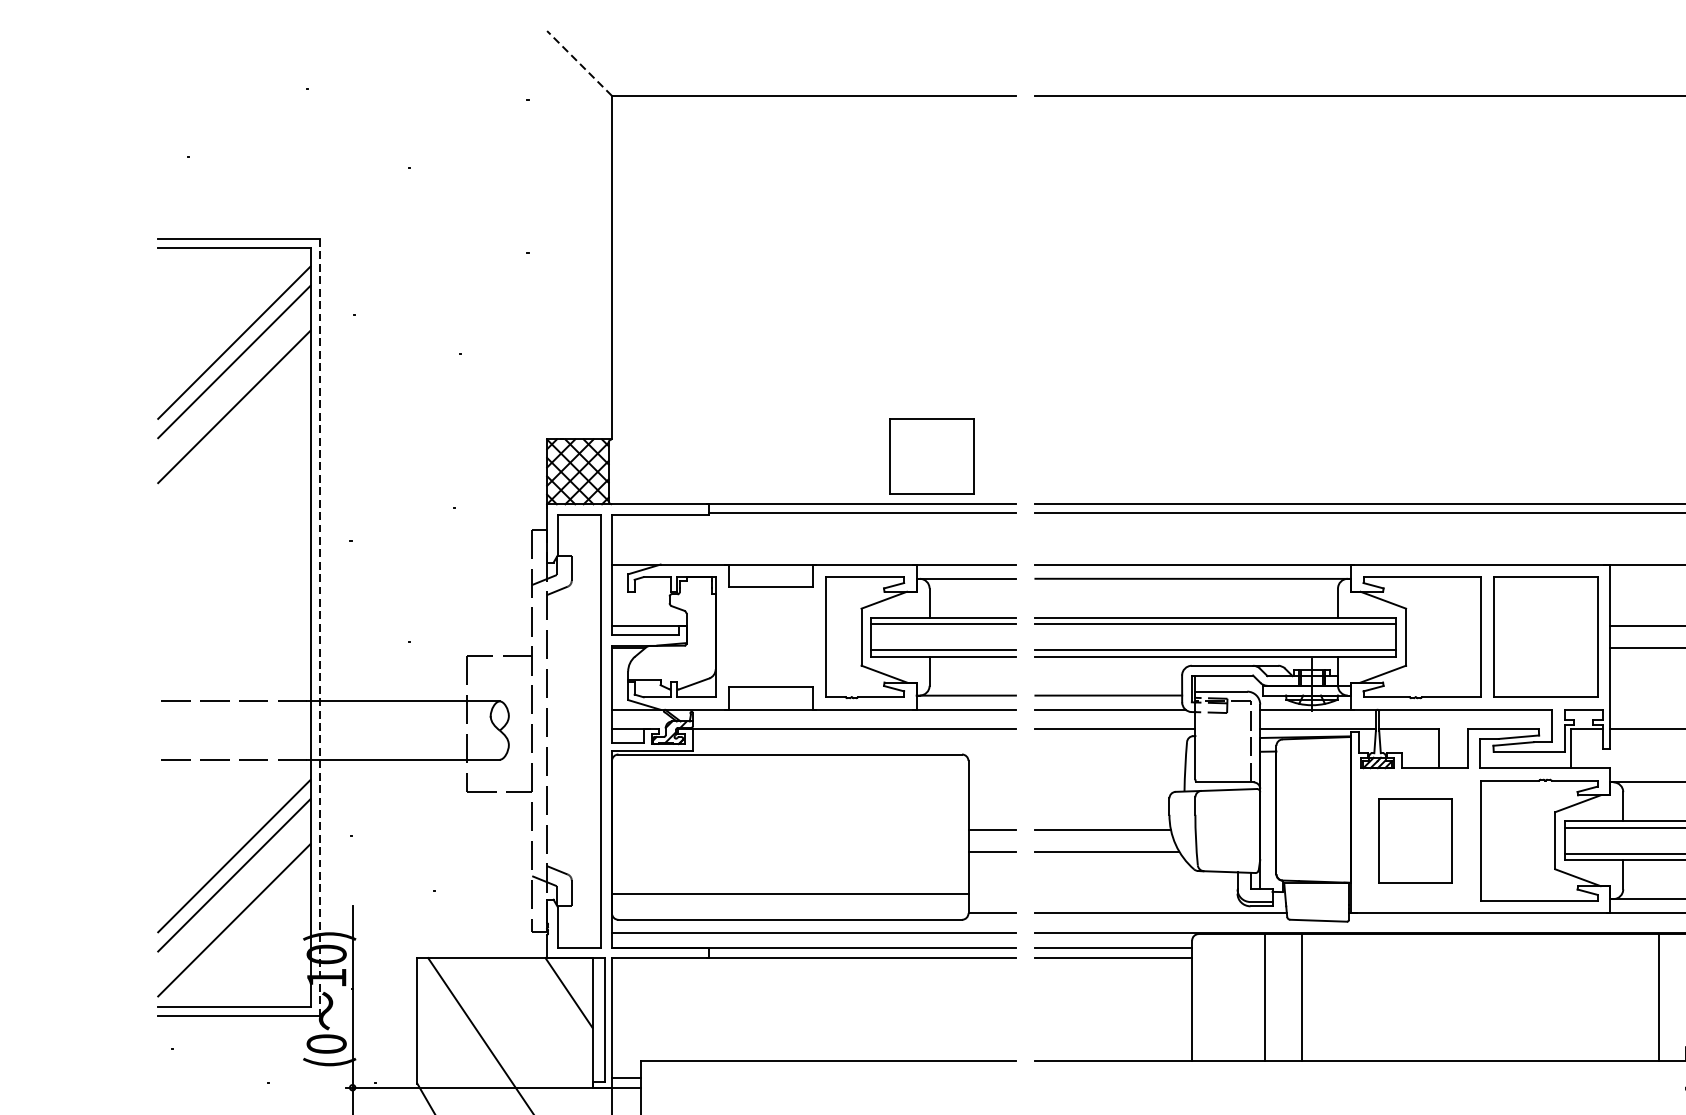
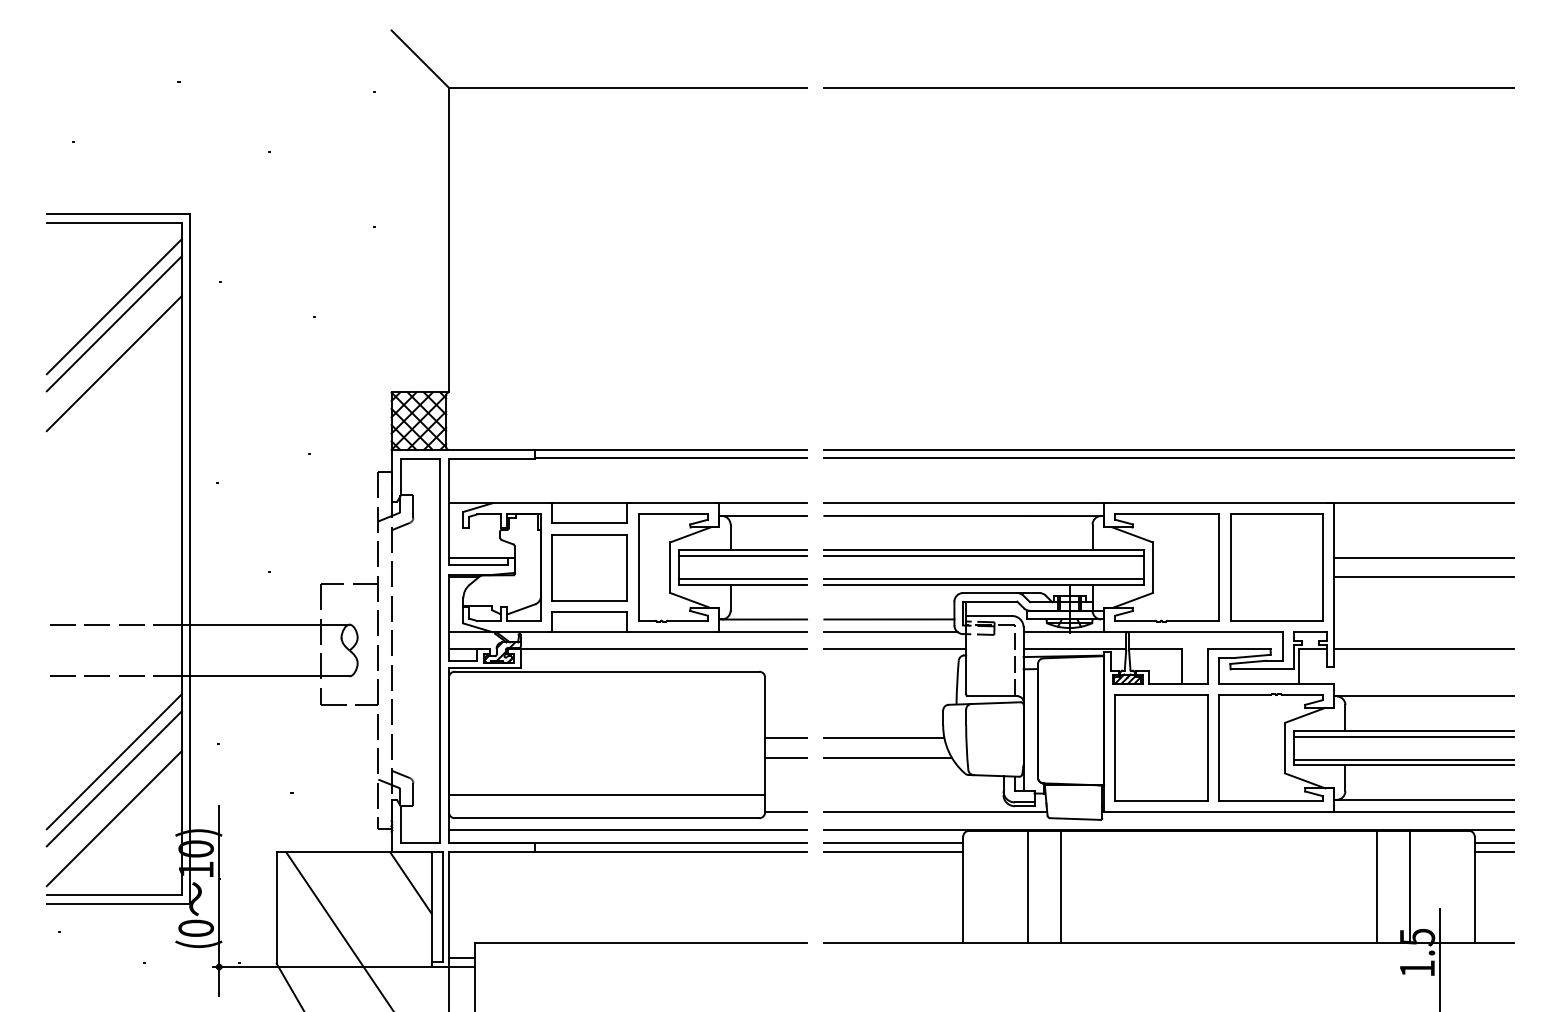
line: (579, 63) -> (420, 59), dashed -> solid
part: (931, 456) -> (589, 567), moved
line: (320, 627) -> (190, 559), dashed -> solid
part: (1415, 840) -> (1161, 747), size x1.43

